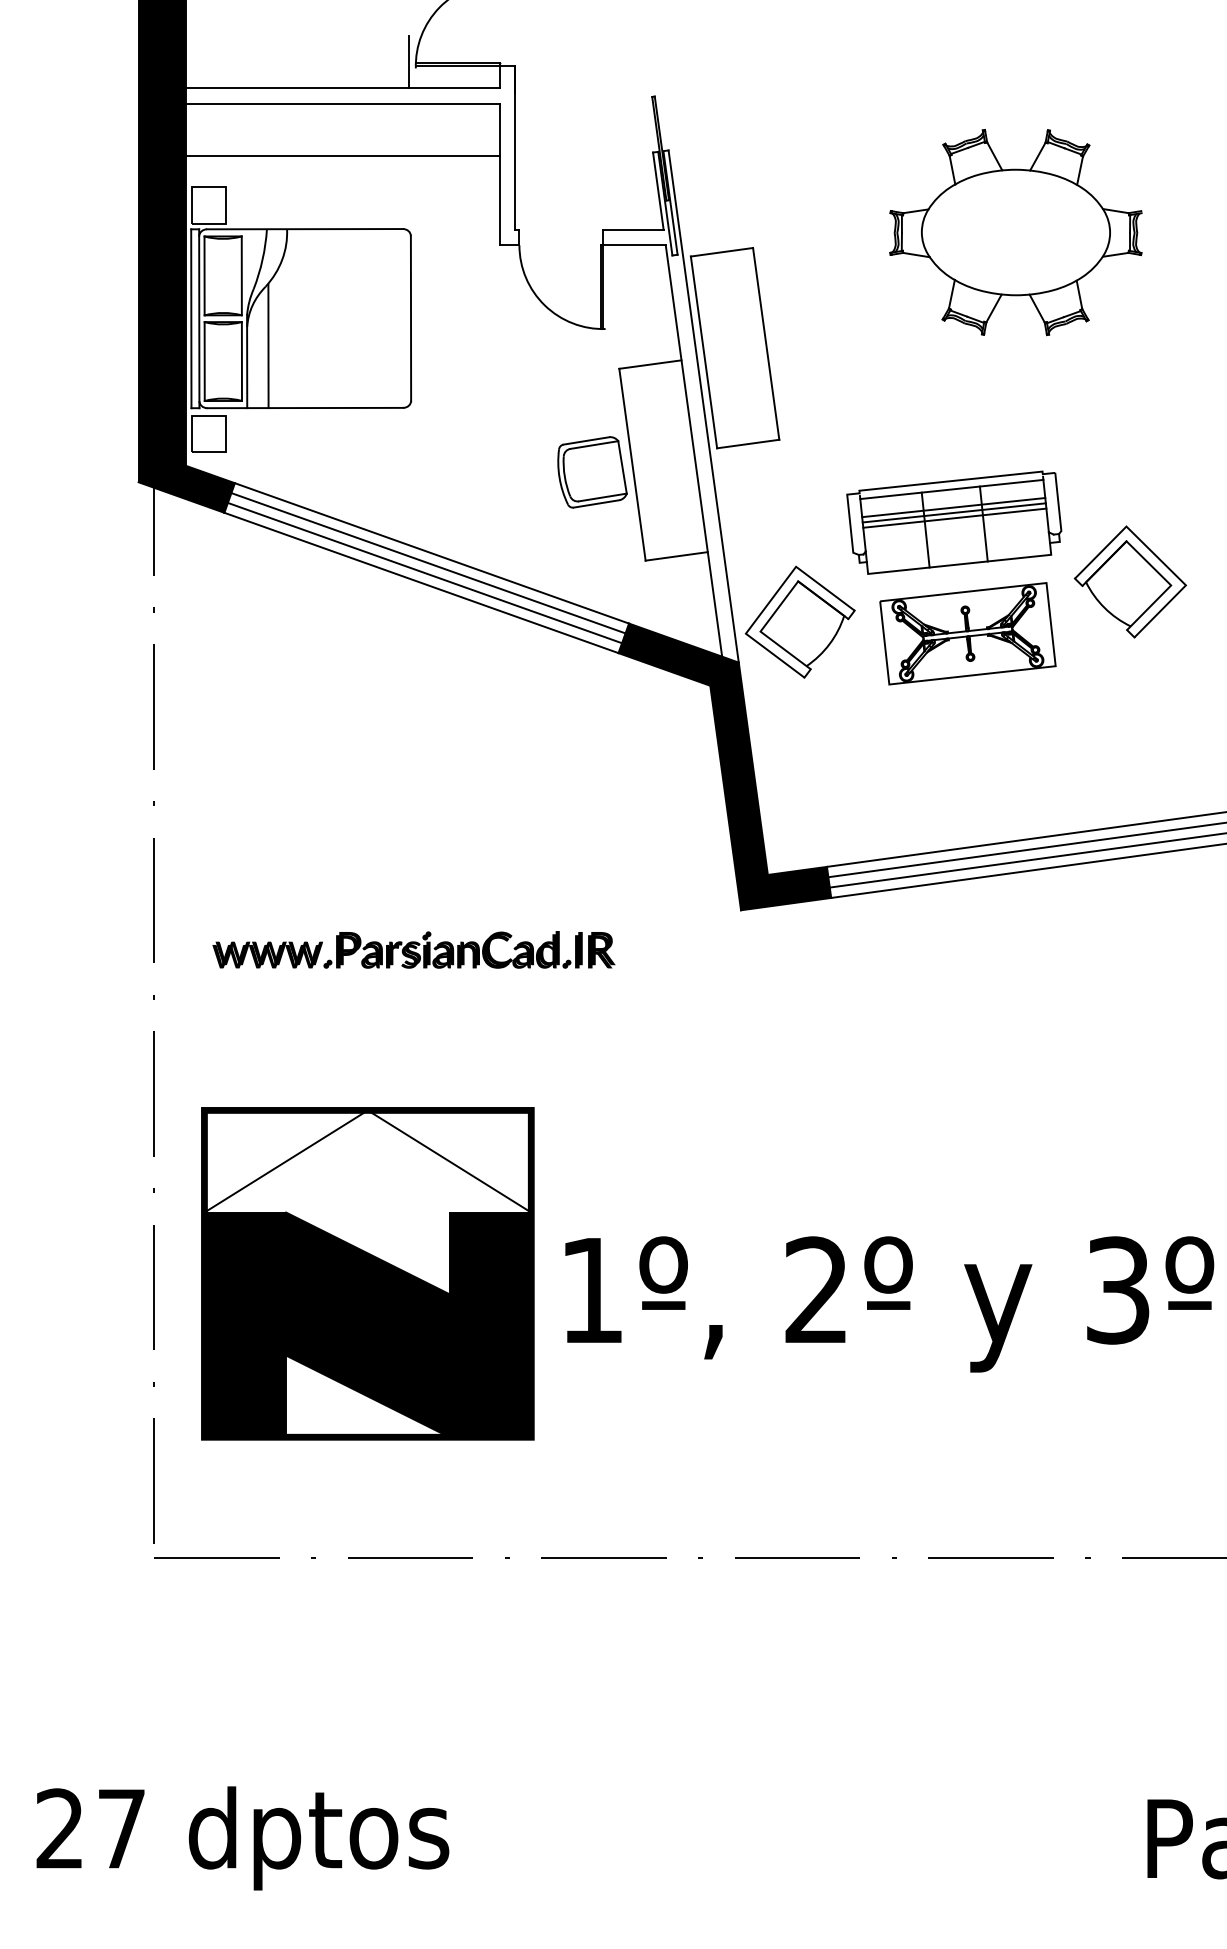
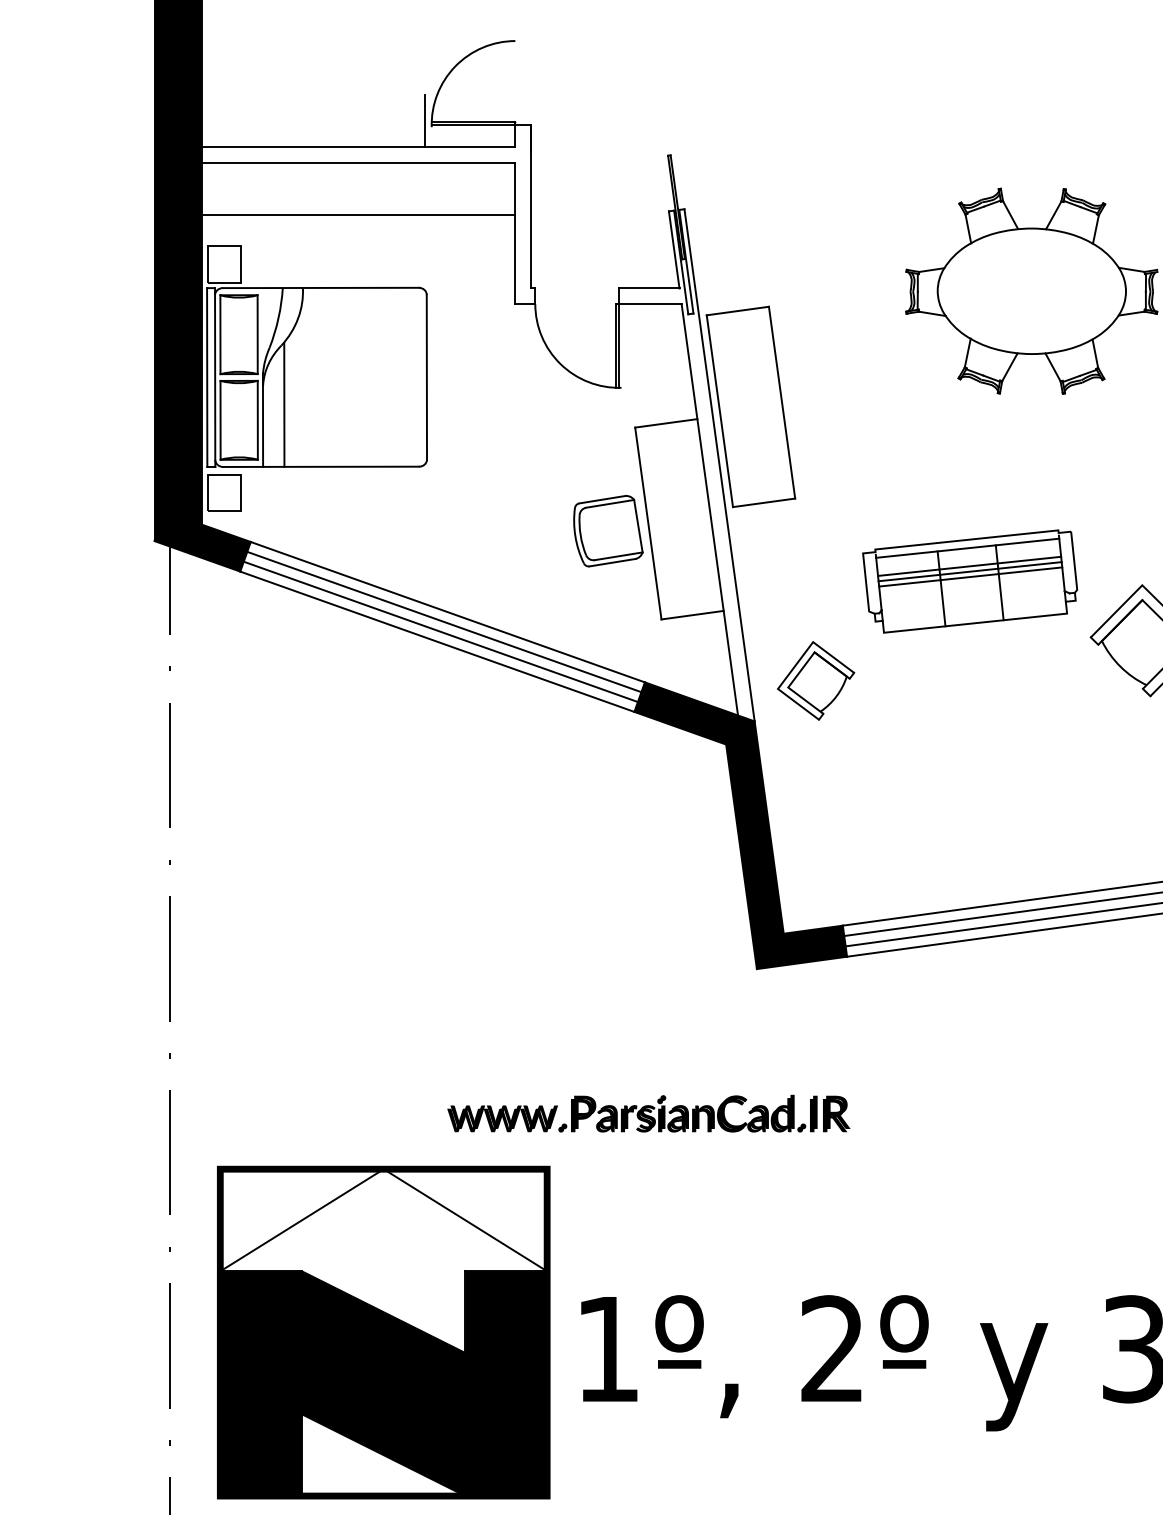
part: (799, 621) -> (815, 680), size x0.7
part: (967, 633) -> (983, 692), removed
text: (413, 949) -> (648, 1113), moved

